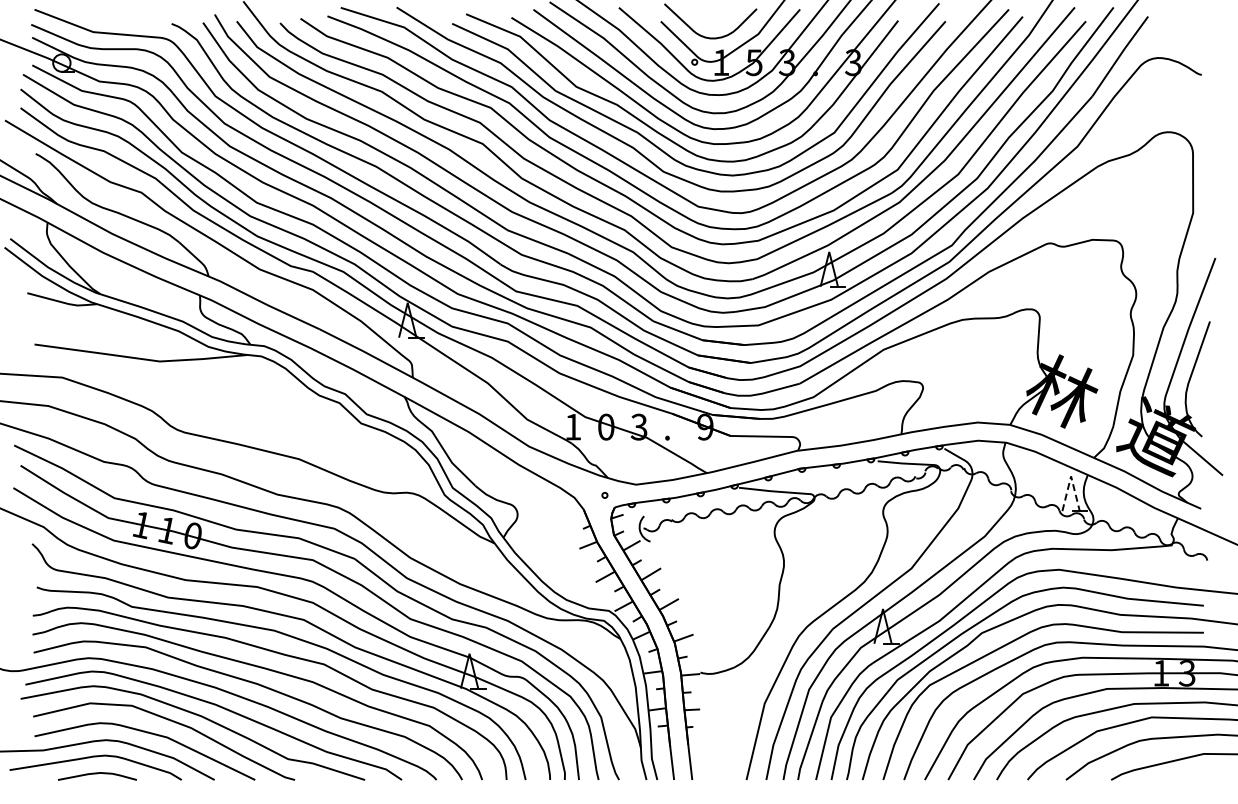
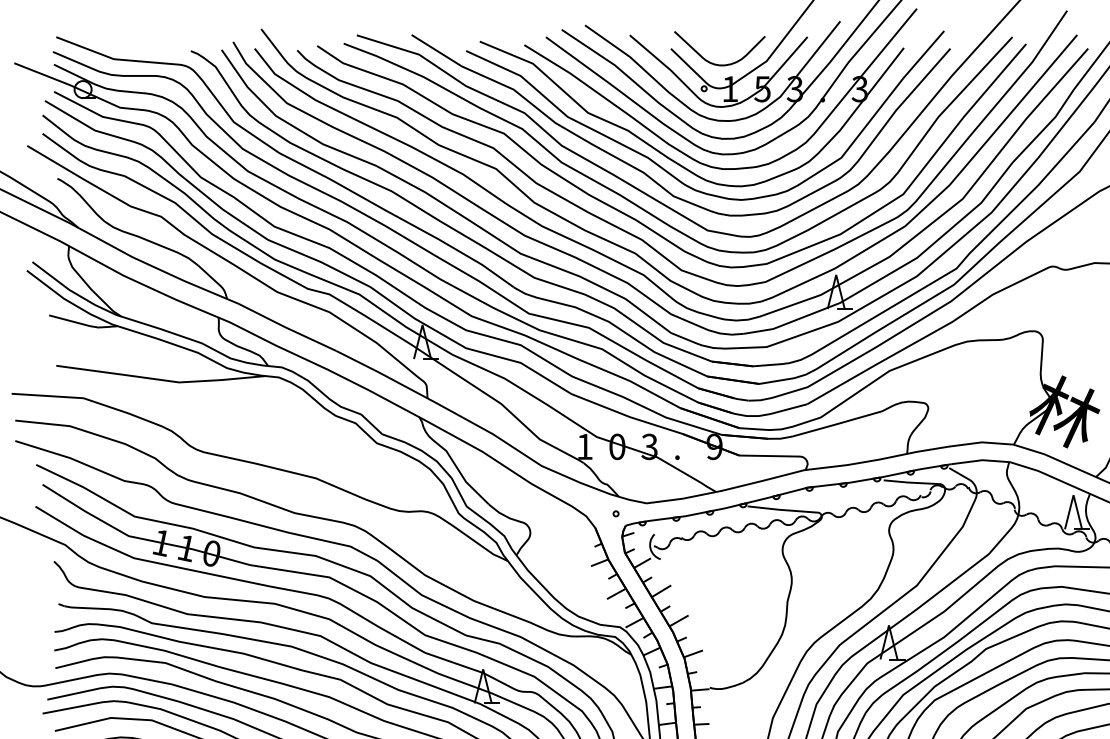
line: (1071, 476) -> (1073, 495), dashed -> solid

